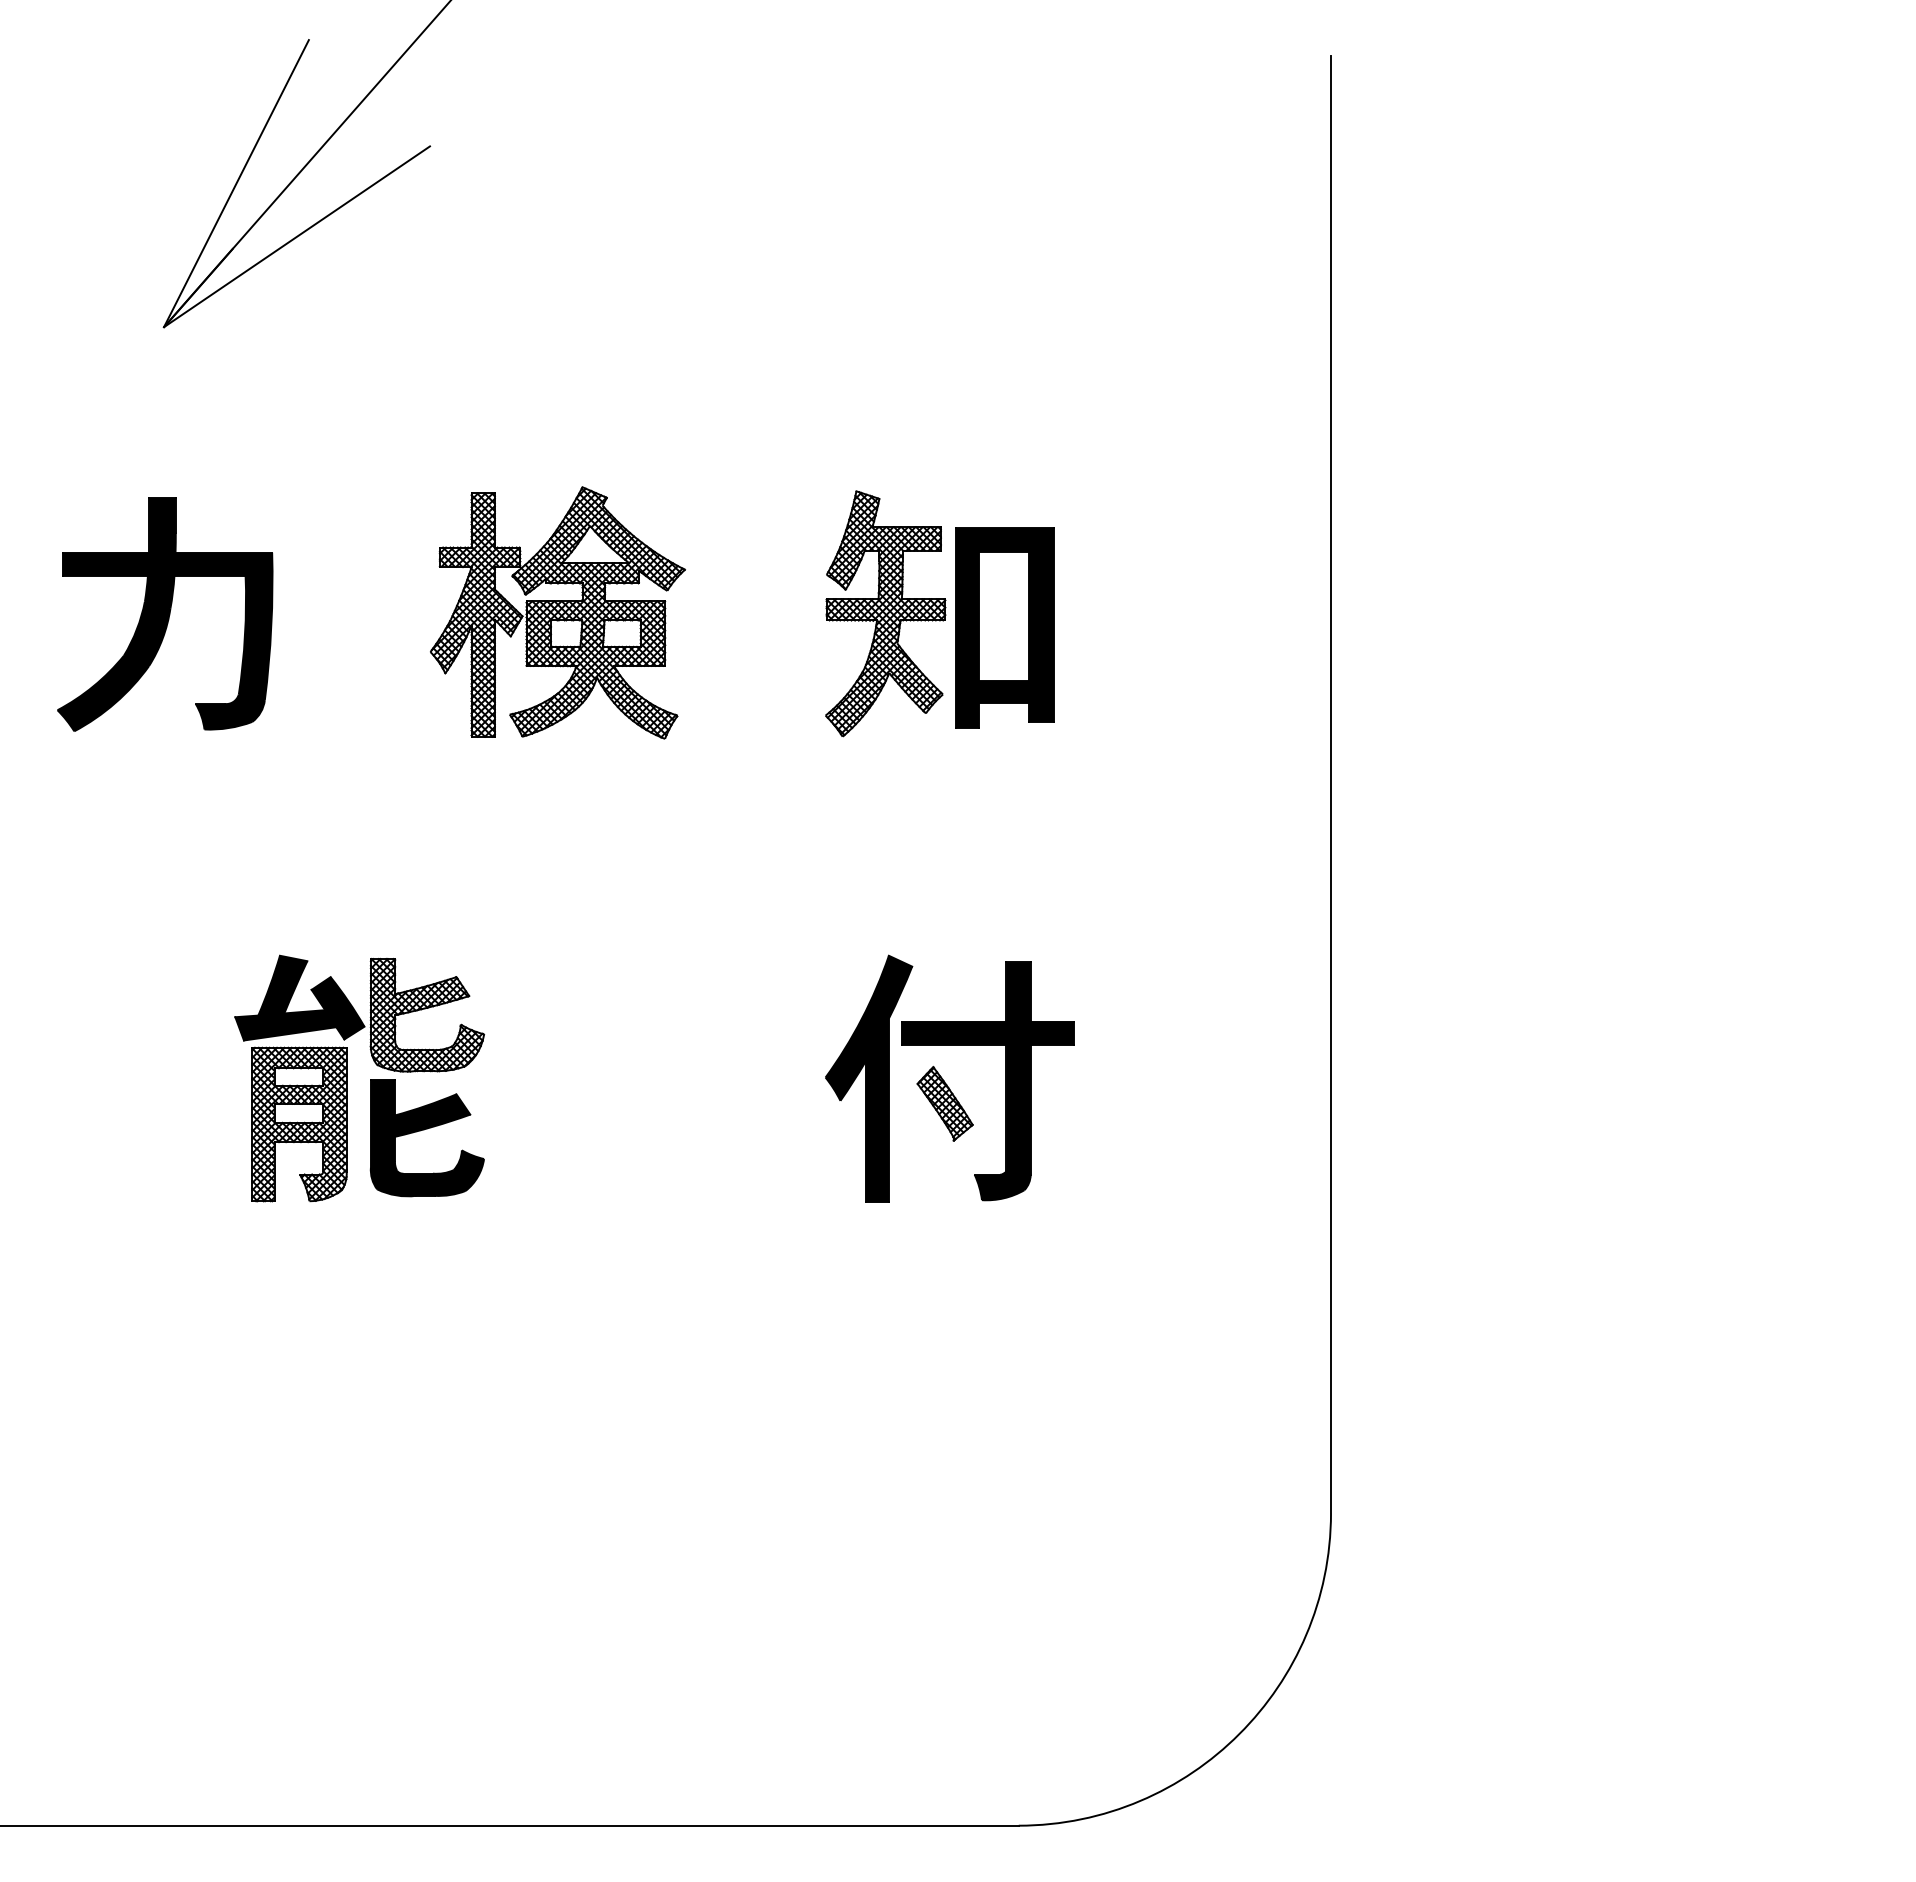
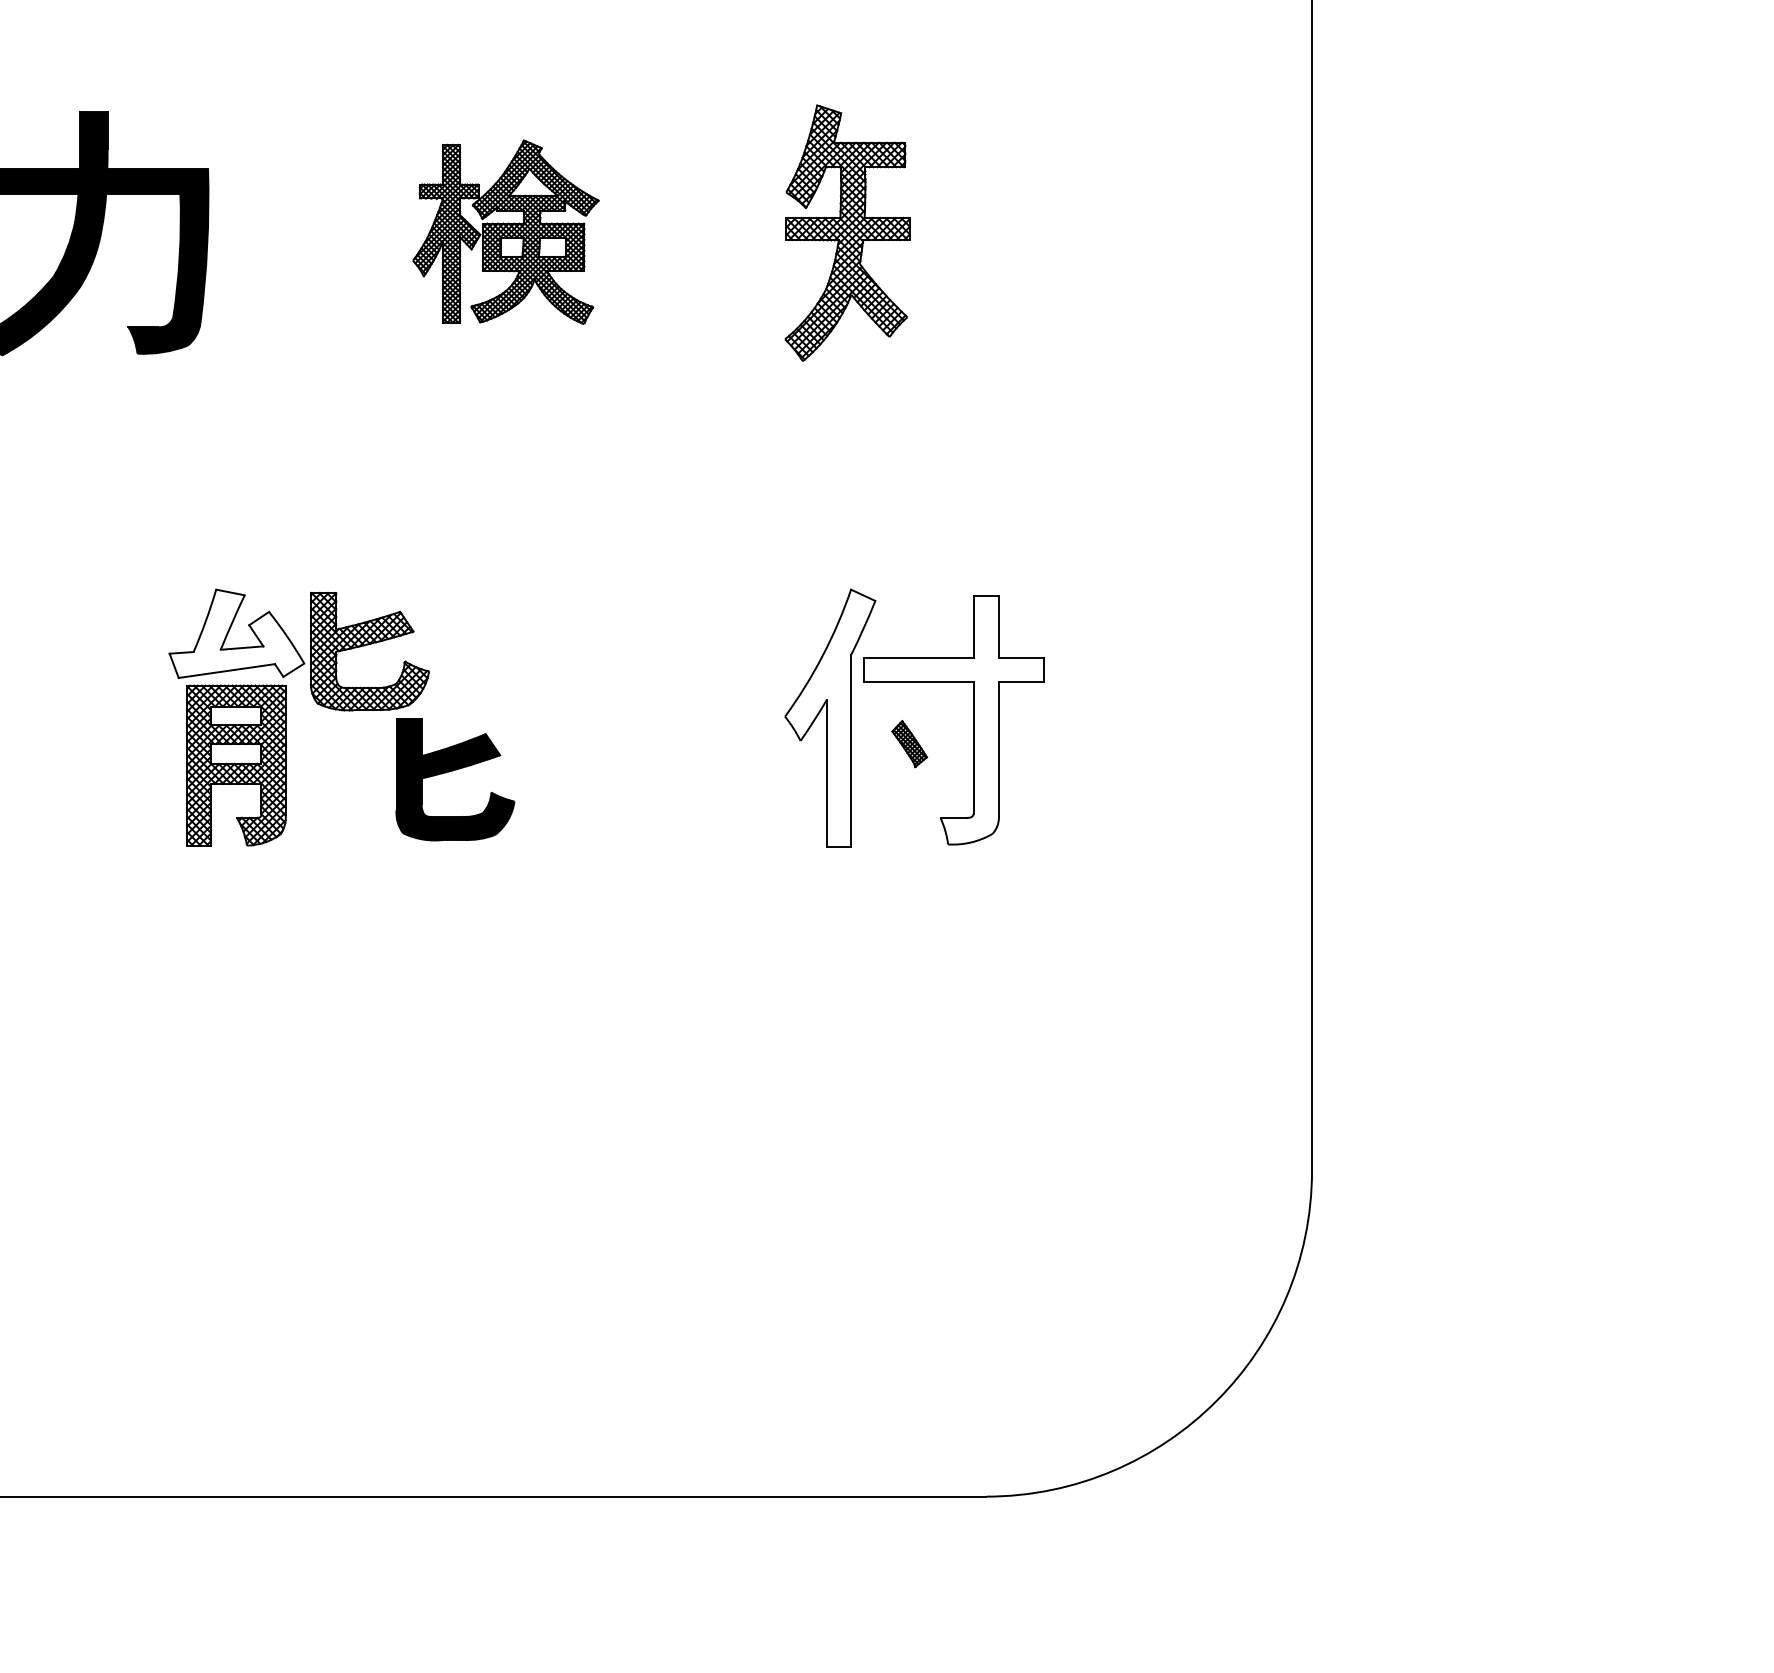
part: (557, 612) -> (505, 231), size x0.7
part: (1004, 627) -> (971, 247), removed
fill: (299, 997) -> (236, 633), removed
fill: (868, 1078) -> (829, 717), removed
fill: (987, 1081) -> (953, 720), removed
part: (944, 1103) -> (909, 743), size x0.6
part: (424, 1130) -> (452, 771), moved

